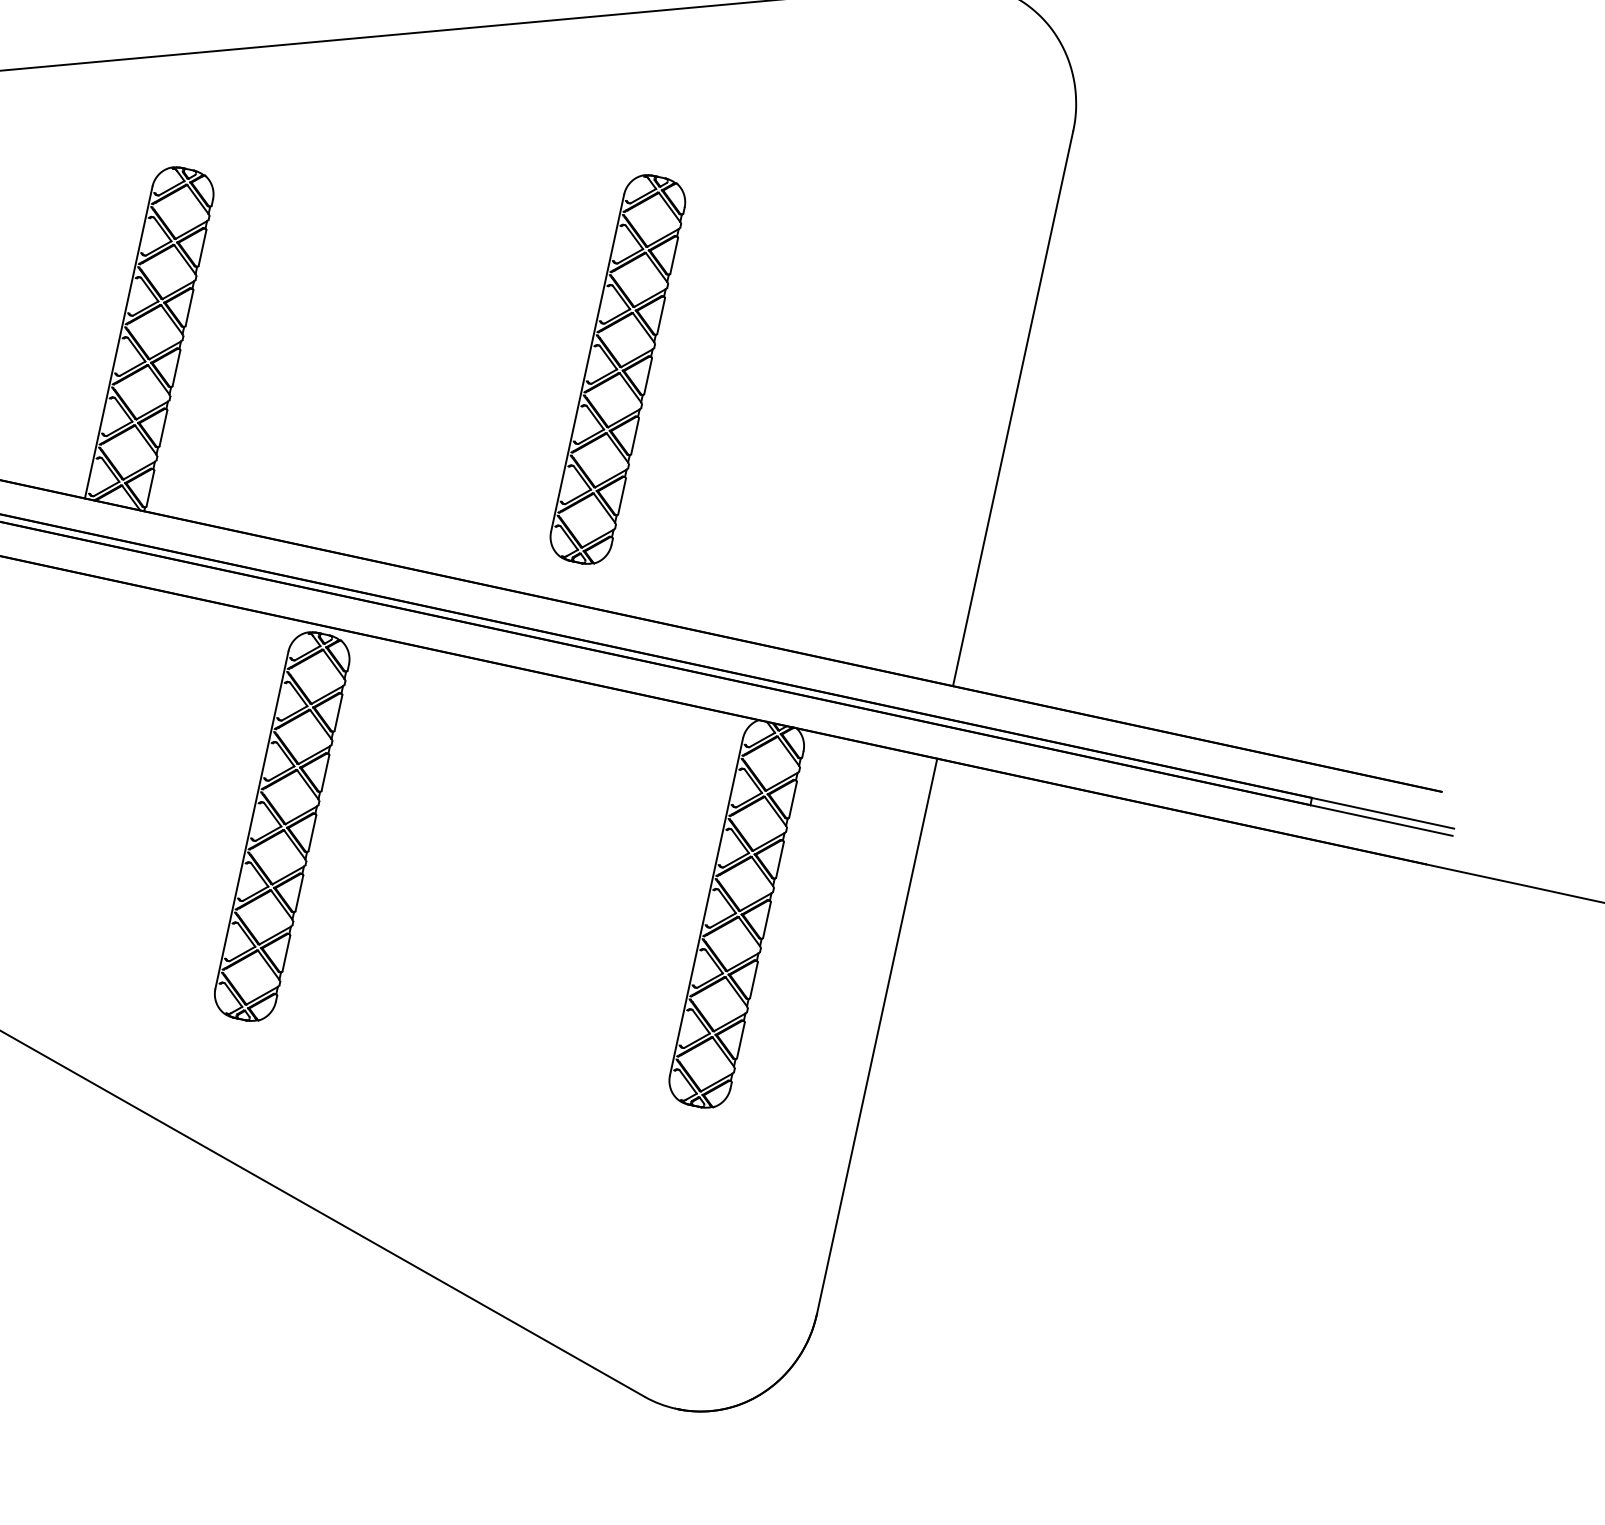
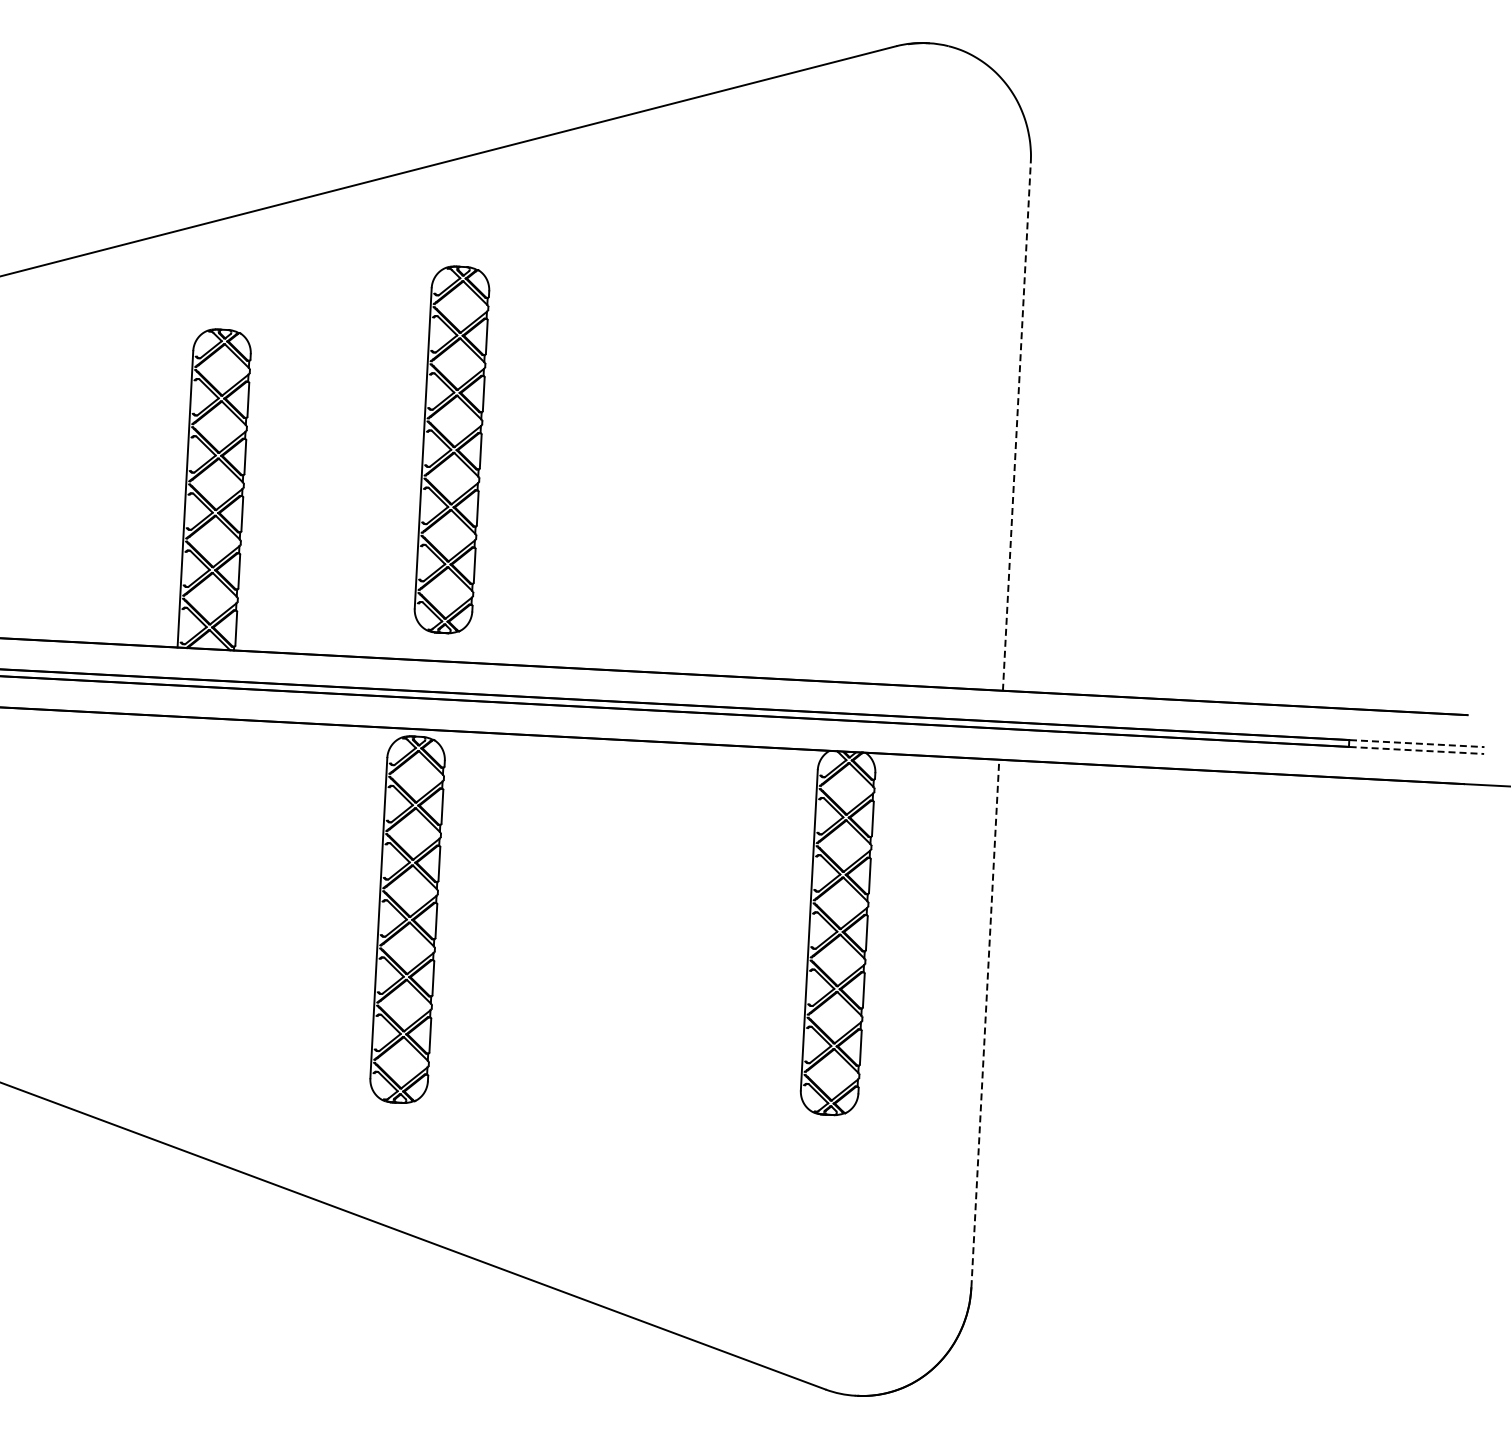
part: (617, 369) -> (451, 449), moved
line: (1012, 408) -> (1016, 426), solid -> dashed
line: (1383, 813) -> (1417, 743), solid -> dashed
line: (1382, 820) -> (1417, 750), solid -> dashed
line: (877, 1035) -> (985, 1022), solid -> dashed

